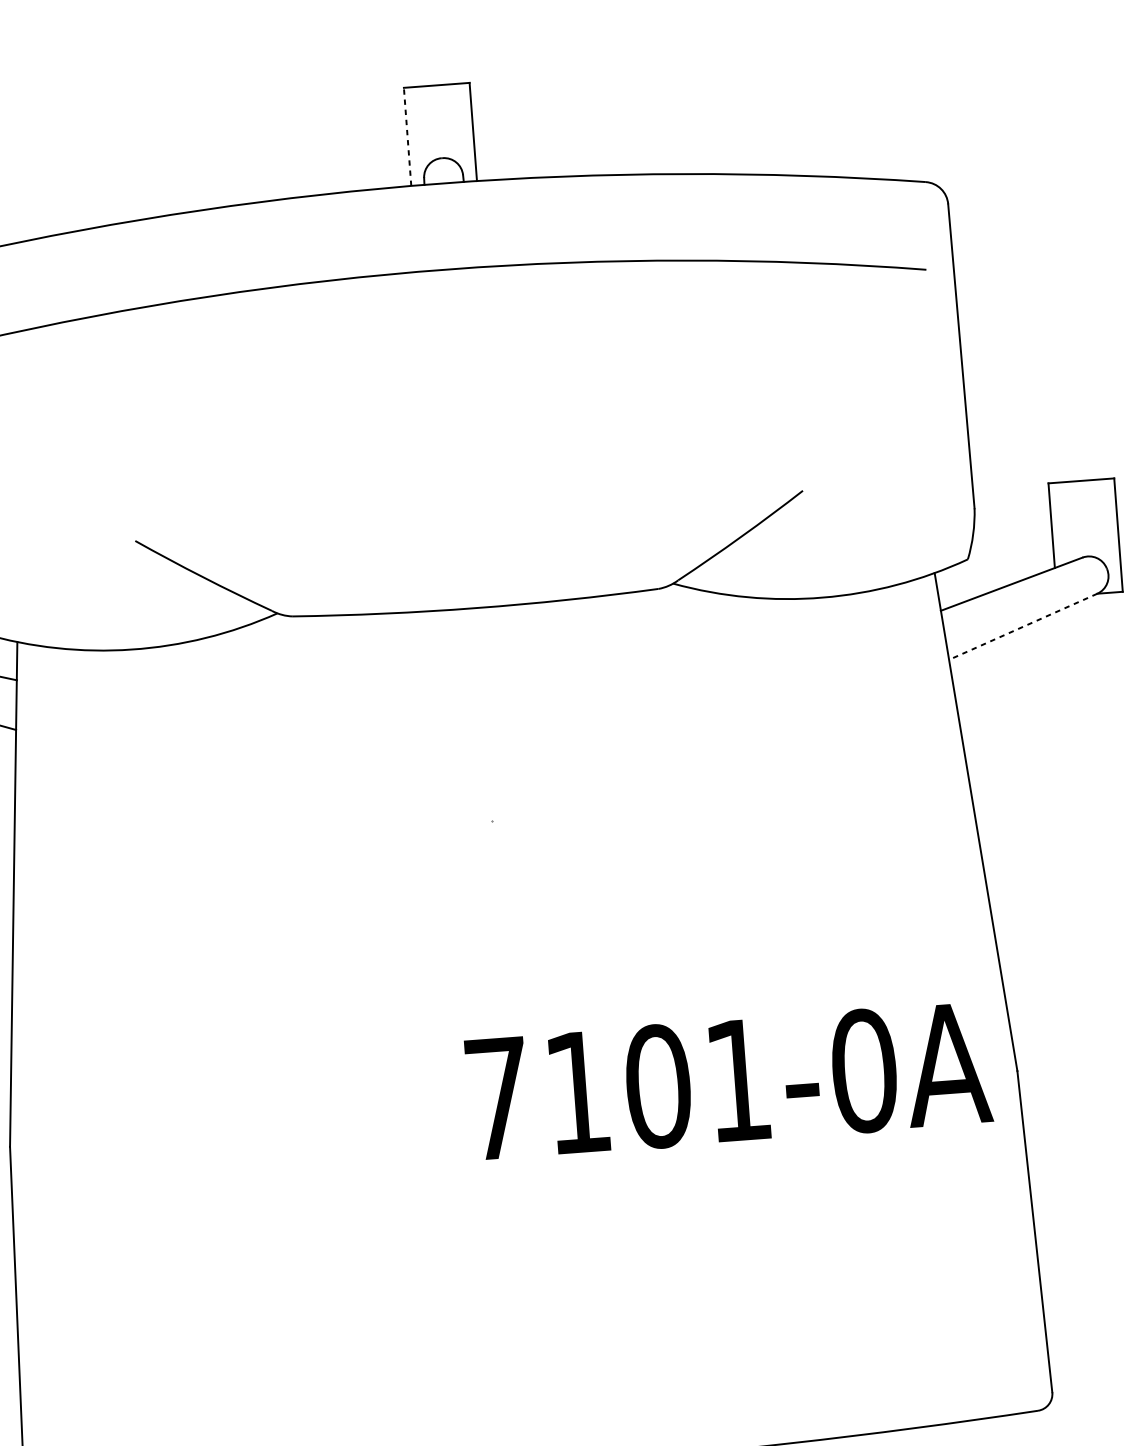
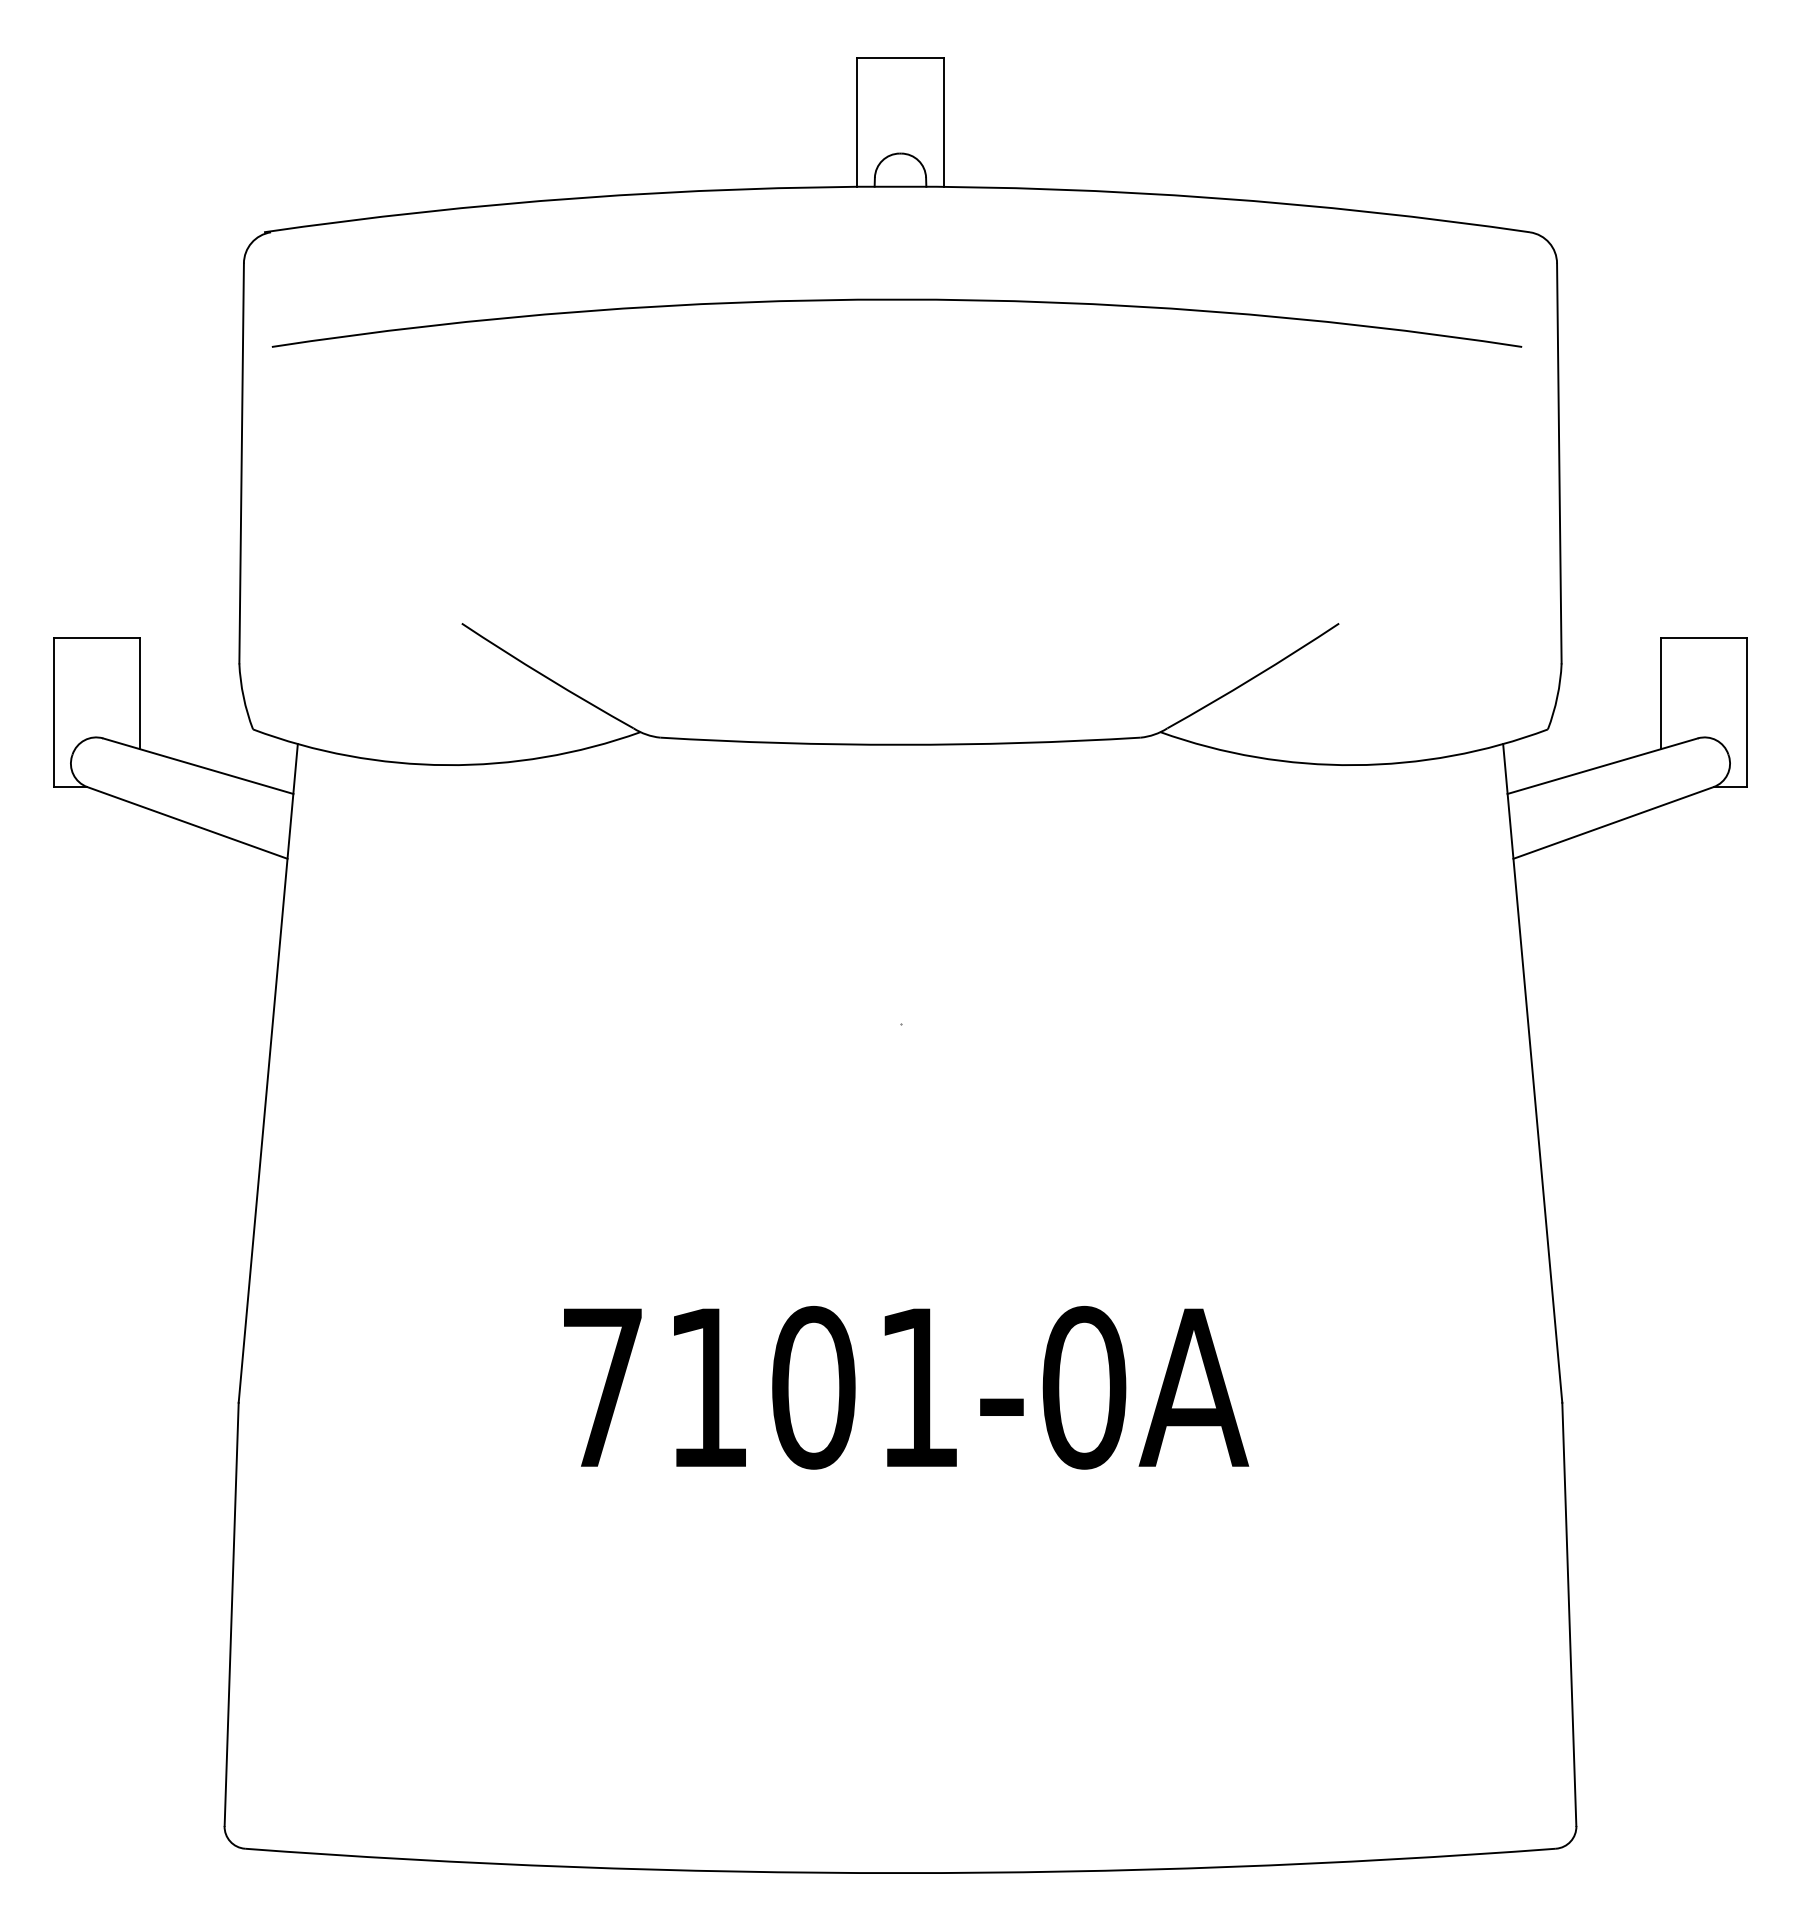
line: (407, 136) -> (857, 121), dashed -> solid
line: (1023, 627) -> (1613, 823), dashed -> solid
text: (728, 1081) -> (906, 1387), moved

